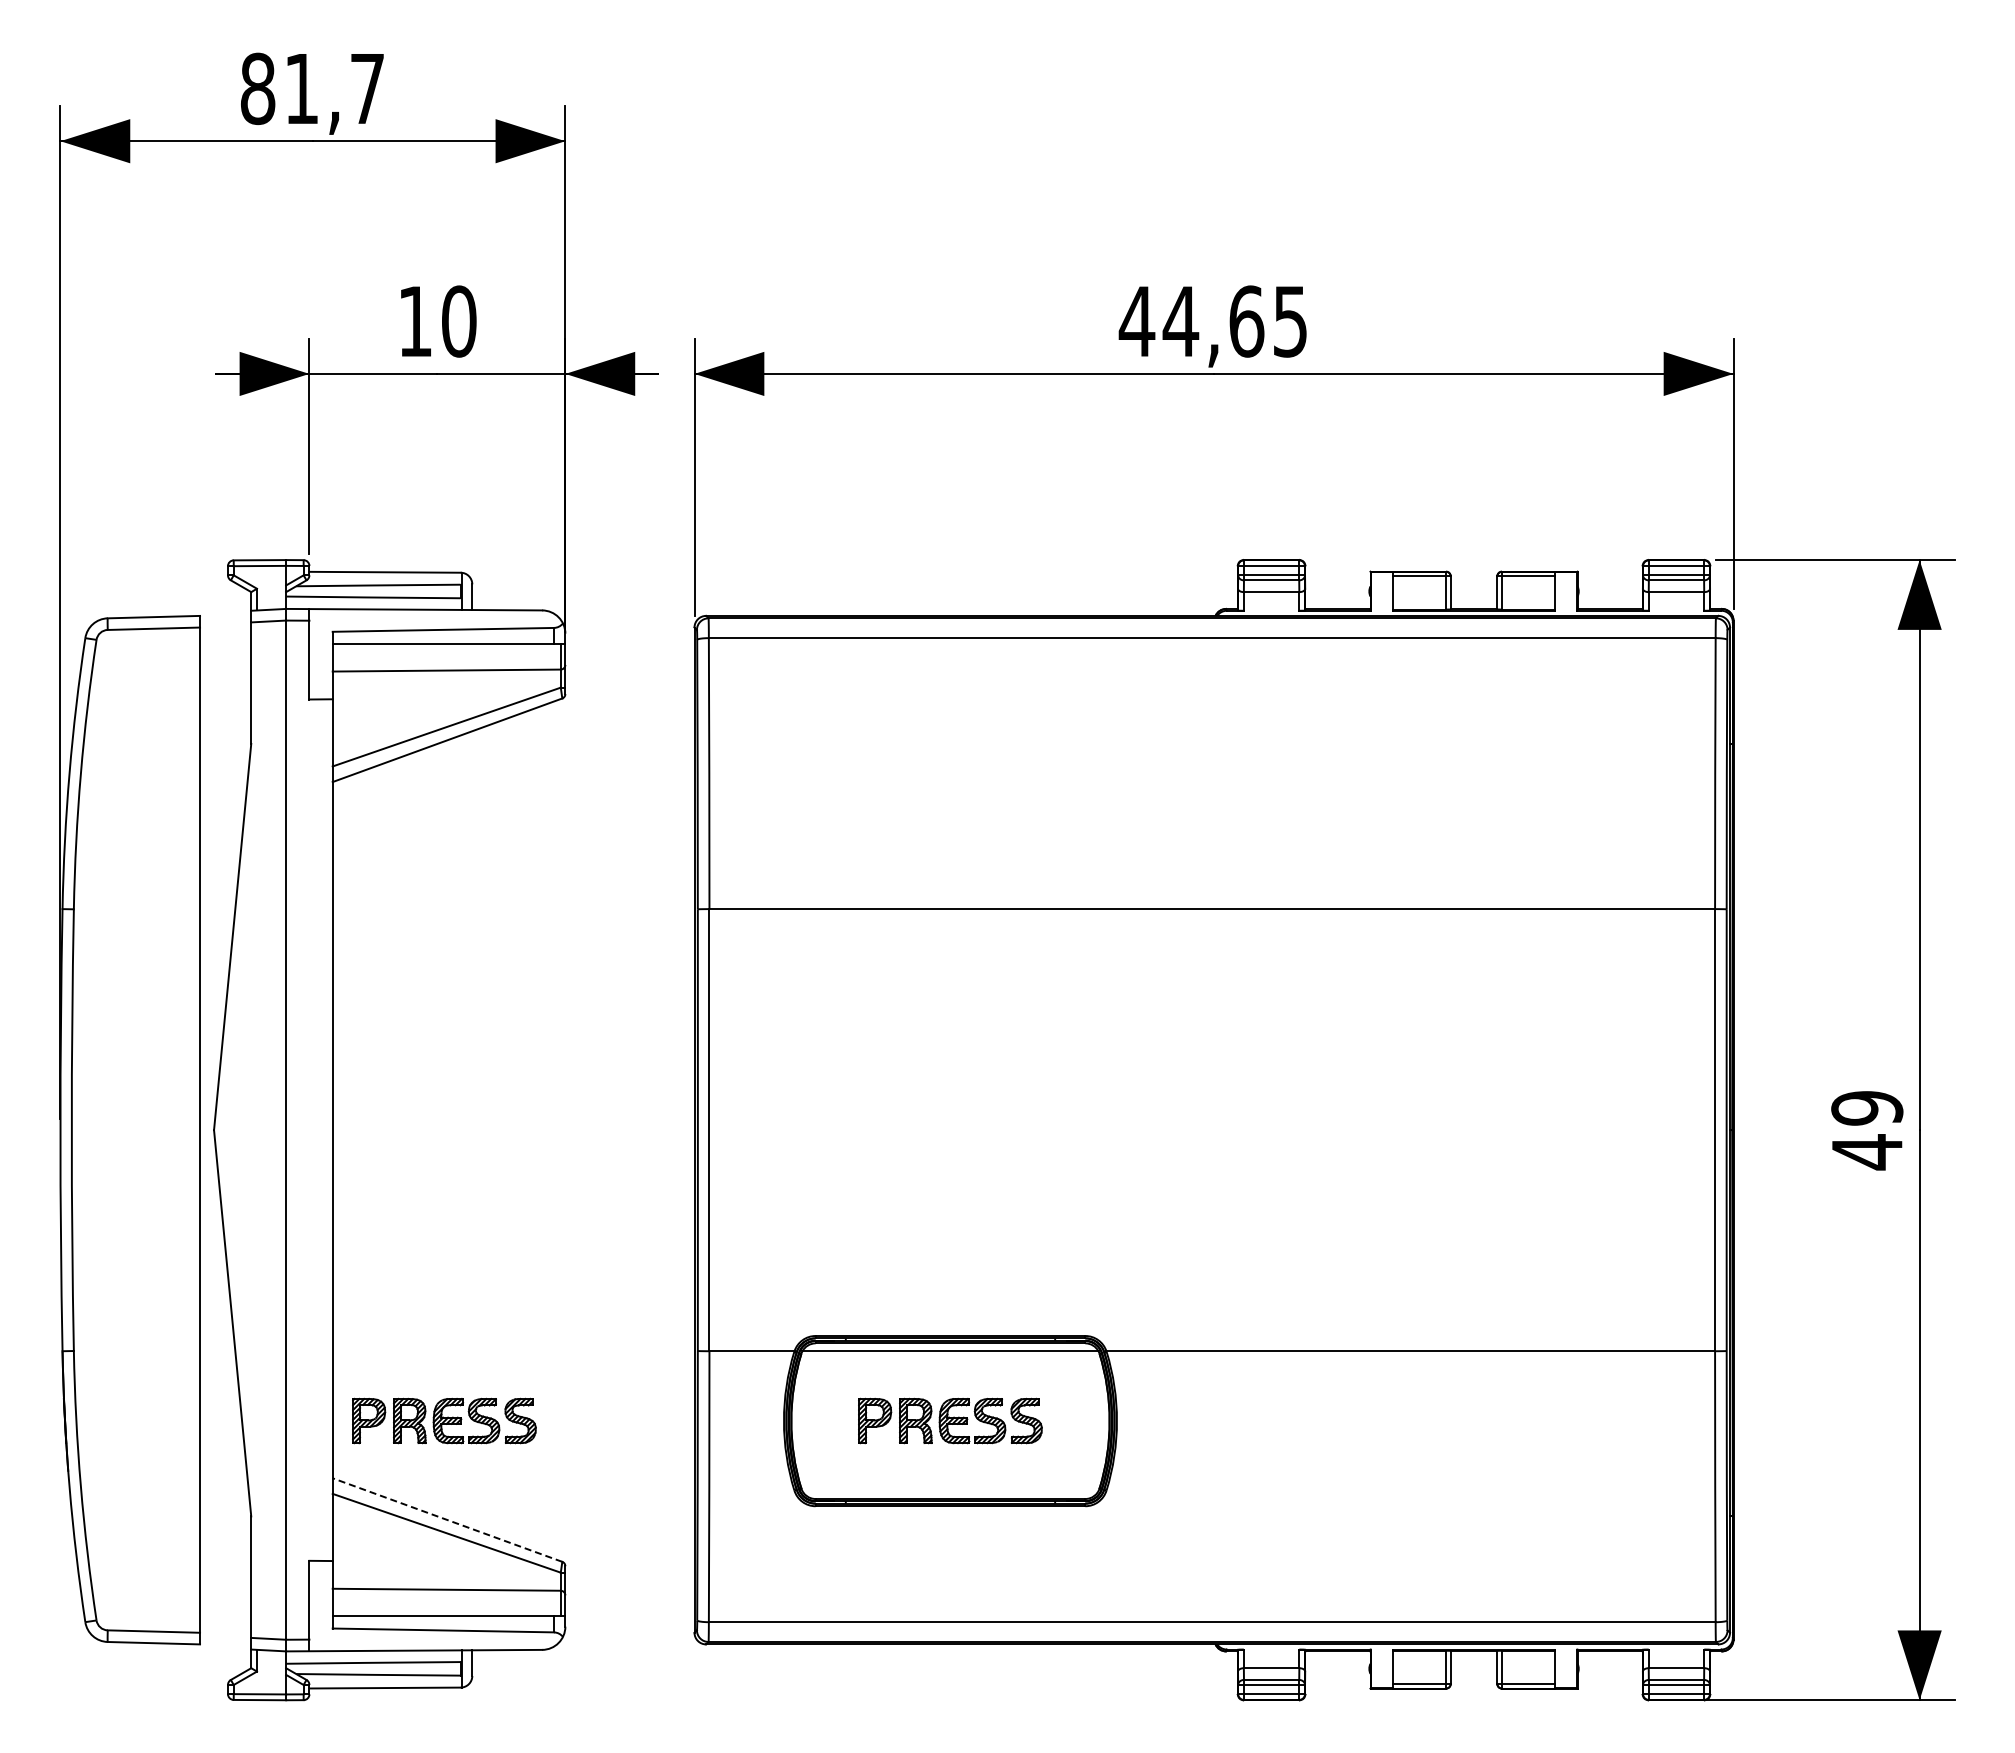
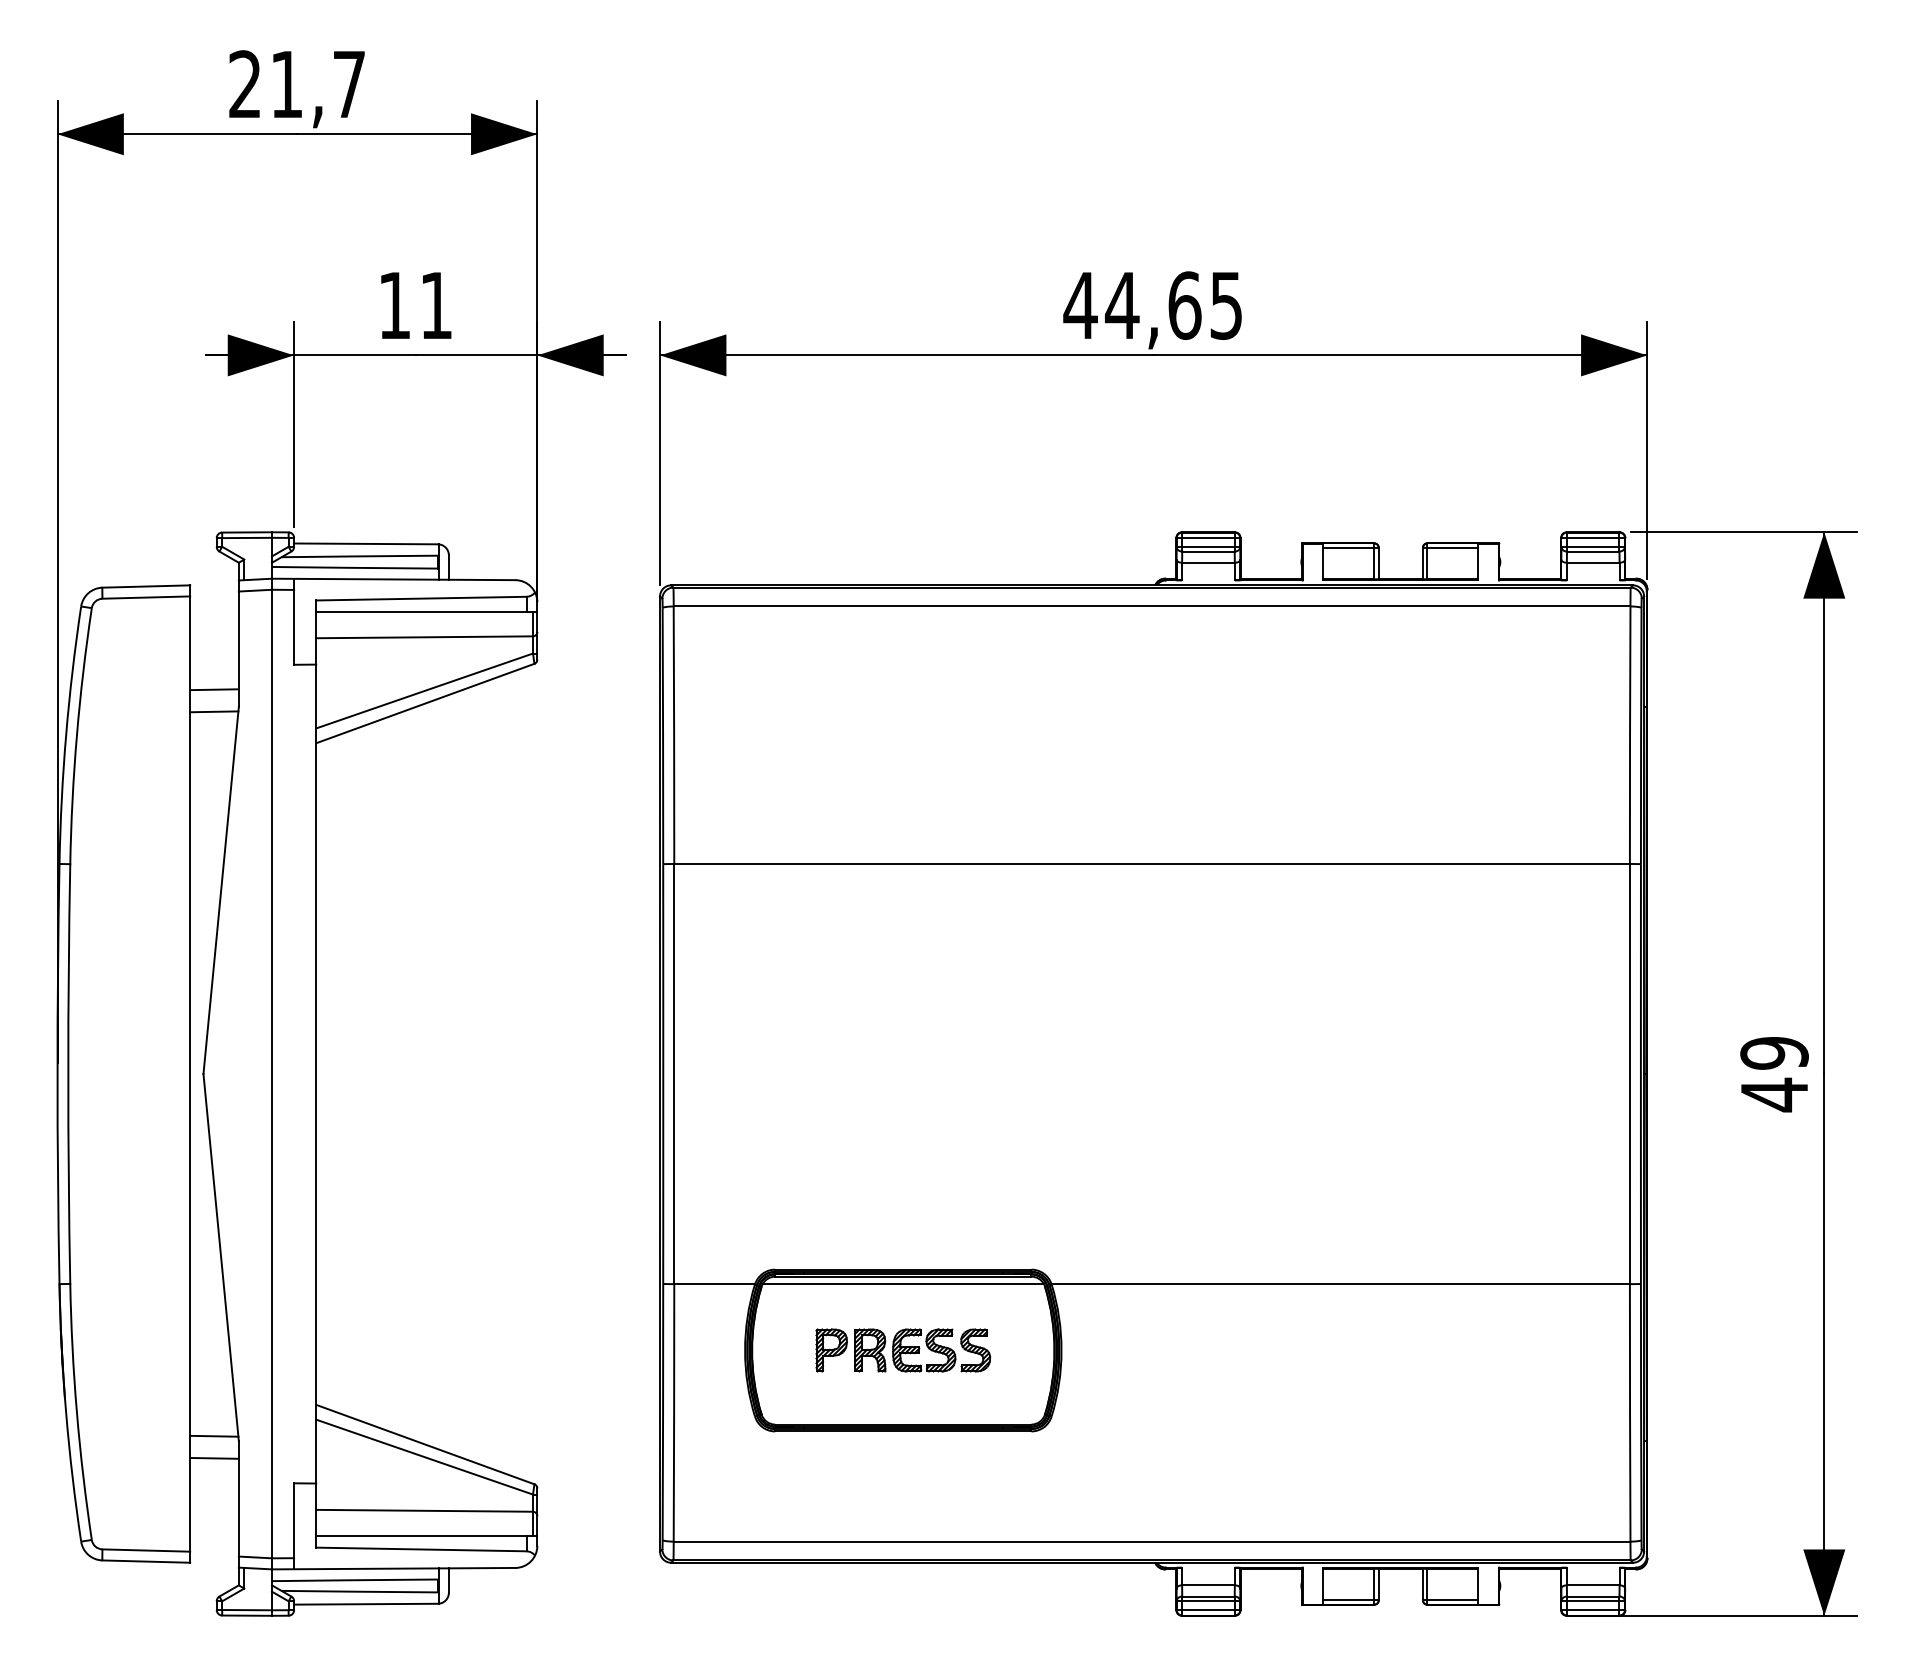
text: (258, 88) -> (245, 84), 81,7 -> 21,7
text: (459, 321) -> (436, 305), 10 -> 11
line: (225, 725) -> (214, 689), added
line: (225, 748) -> (214, 711), added
part: (444, 1420) -> (422, 1349), removed
line: (225, 1510) -> (214, 1435), added
line: (447, 1519) -> (425, 1444), dashed -> solid
line: (225, 1534) -> (214, 1458), added

